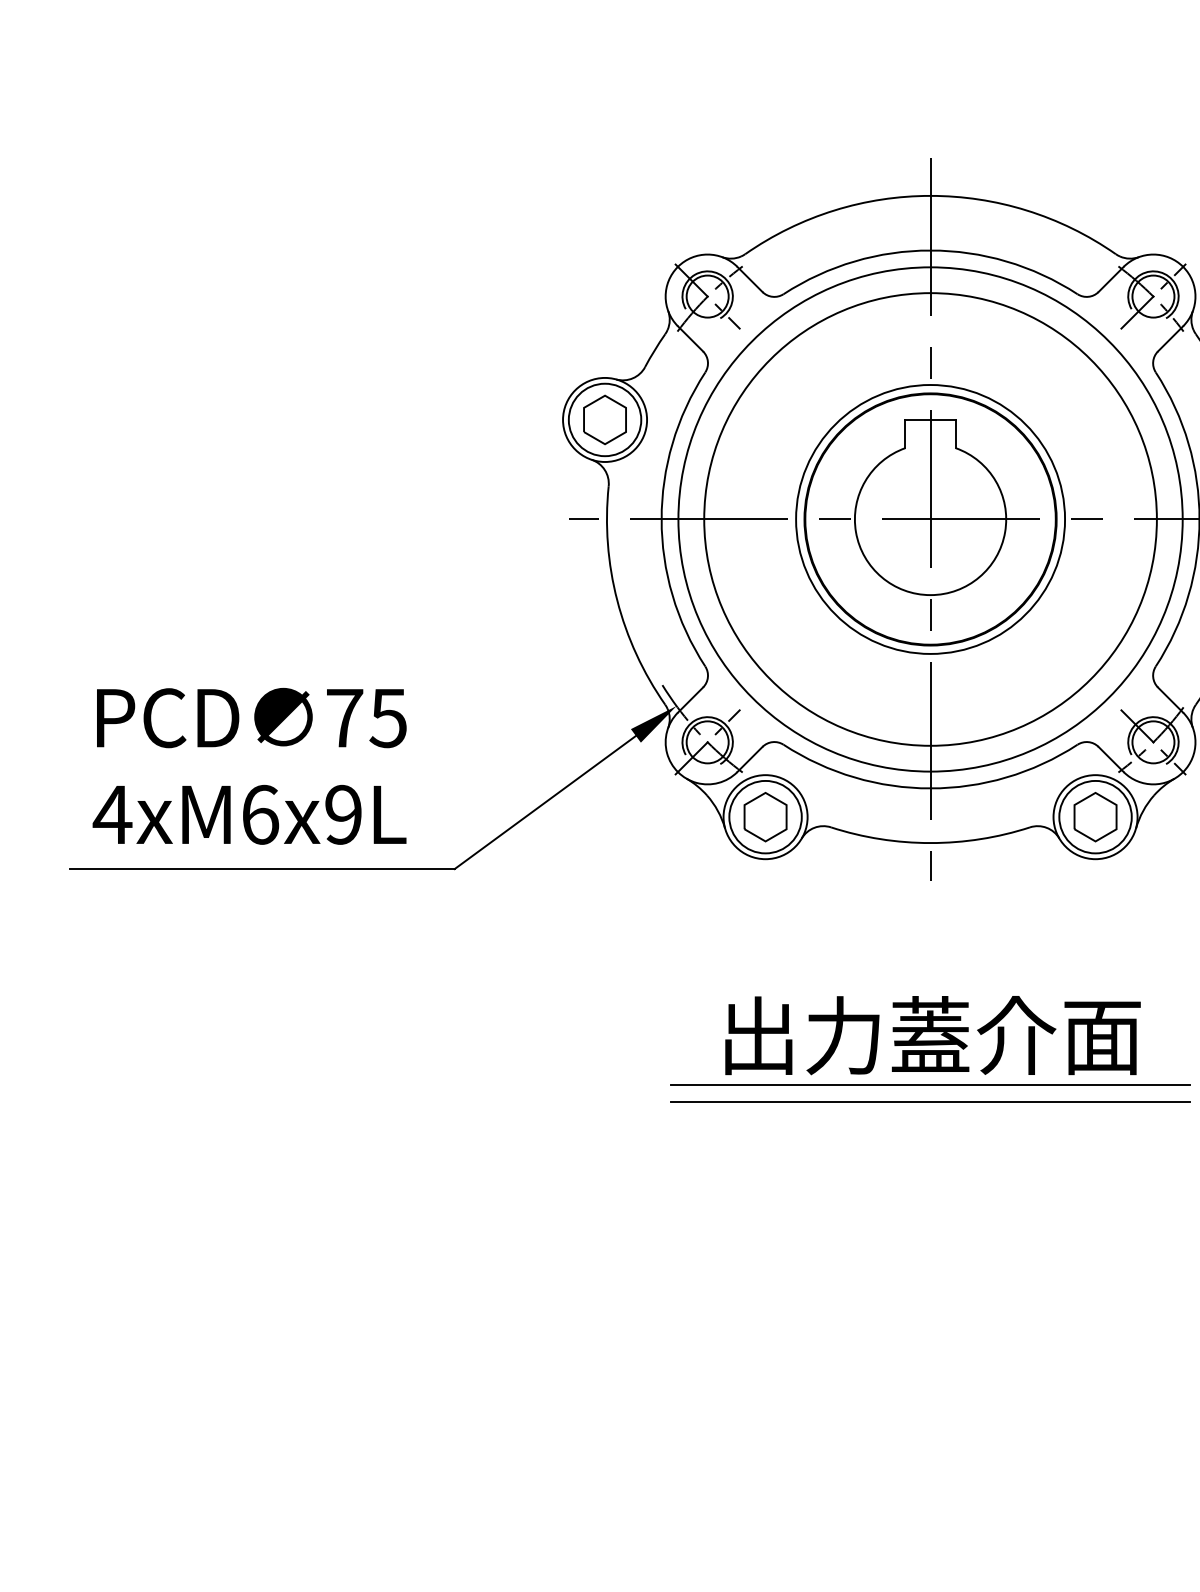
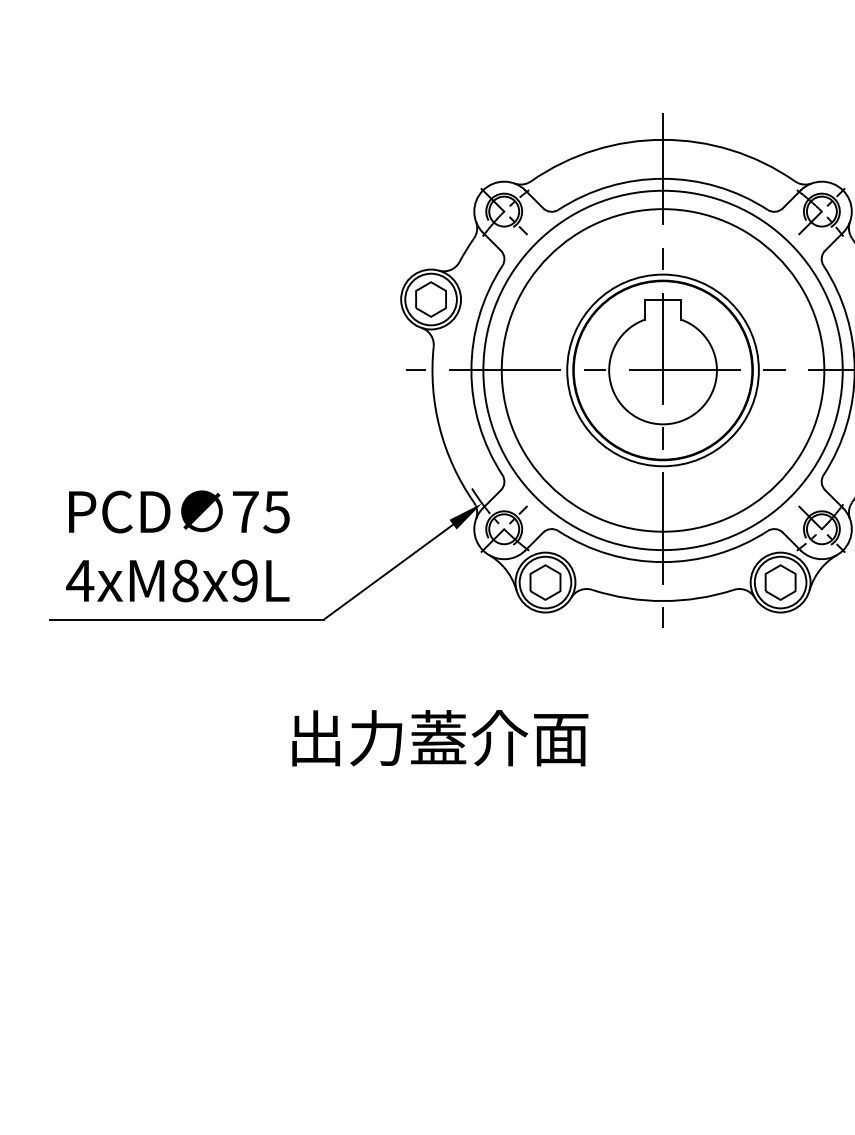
text: (260, 814) -> (185, 580), 4xM6x9L -> 4xM8x9L
text: (932, 1035) -> (439, 738), moved
line: (930, 1085) -> (663, 773), removed
line: (930, 1101) -> (663, 785), removed

